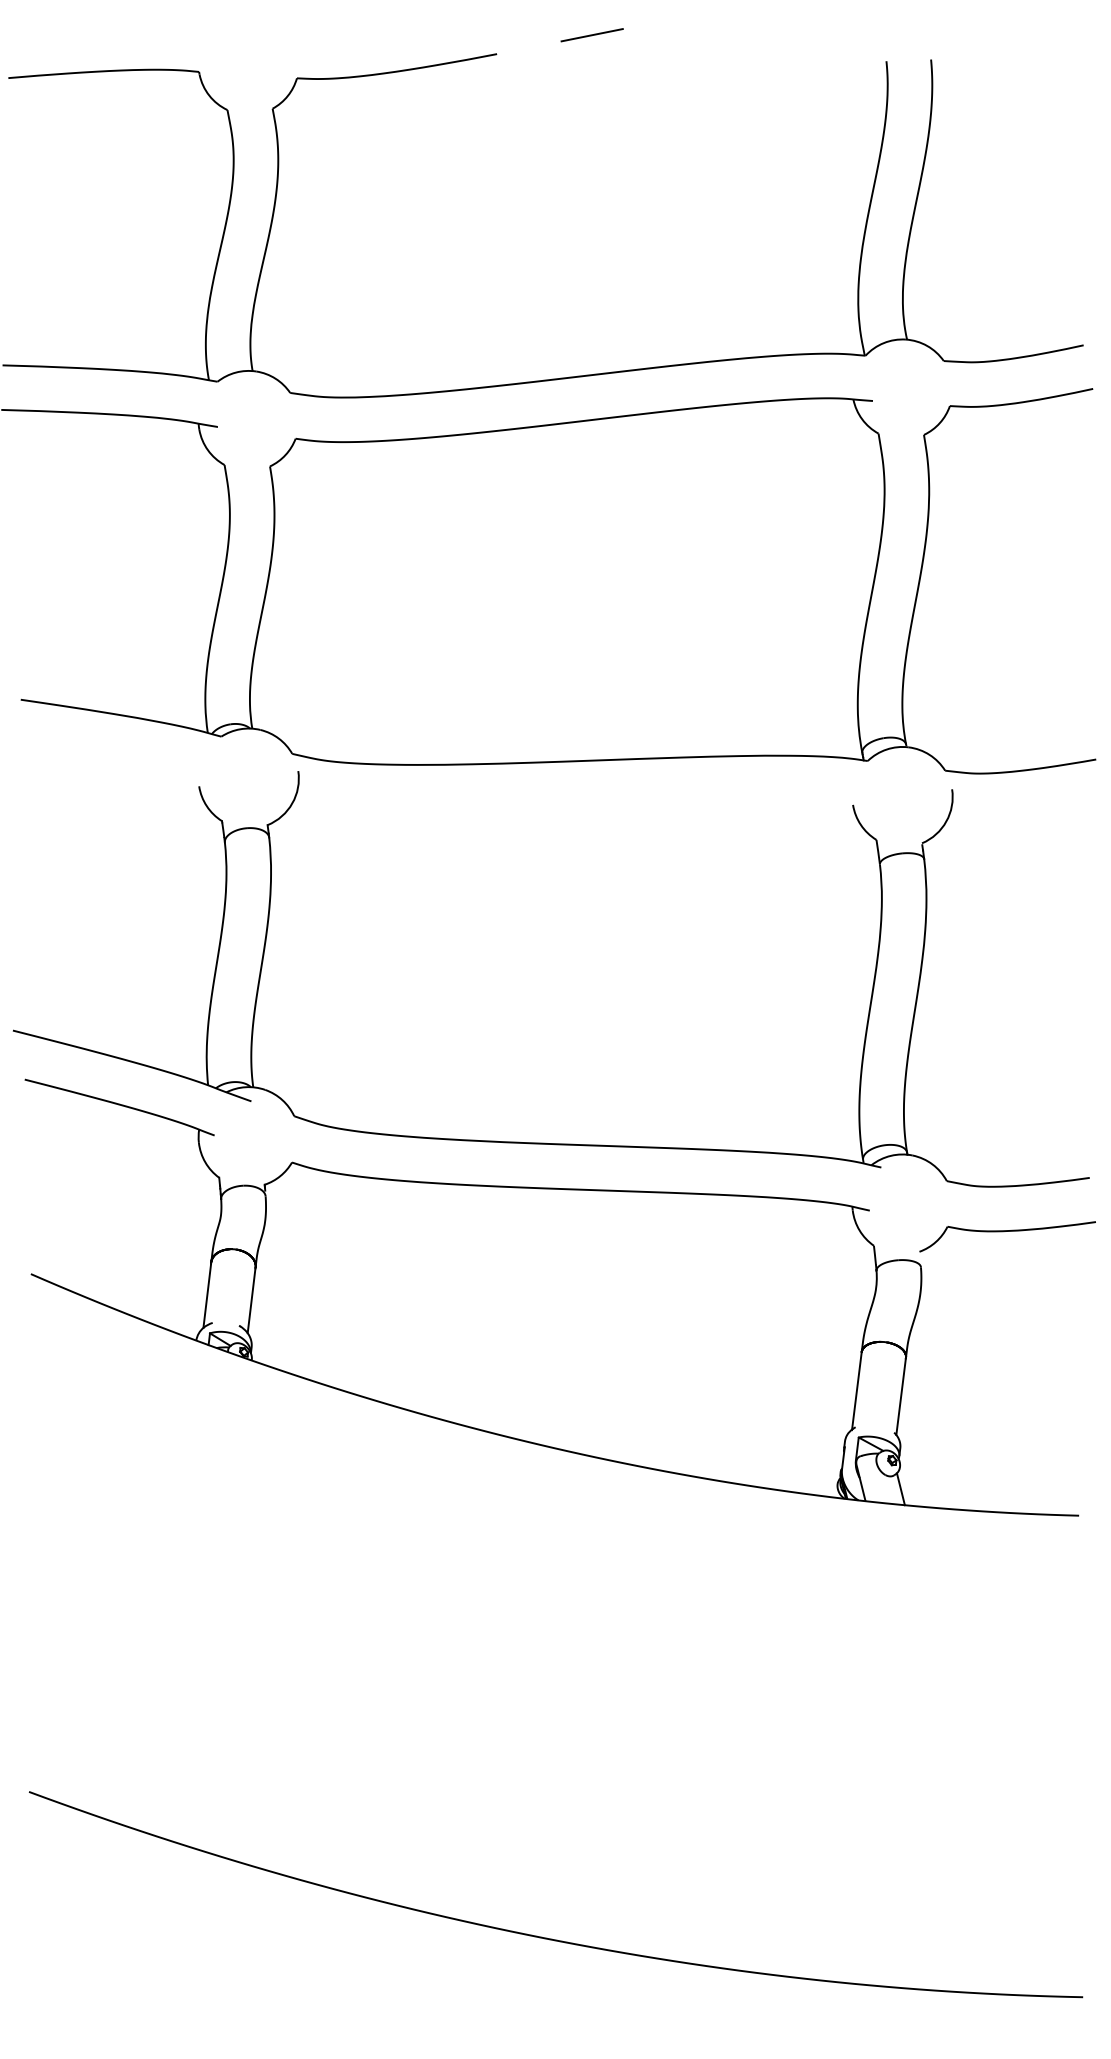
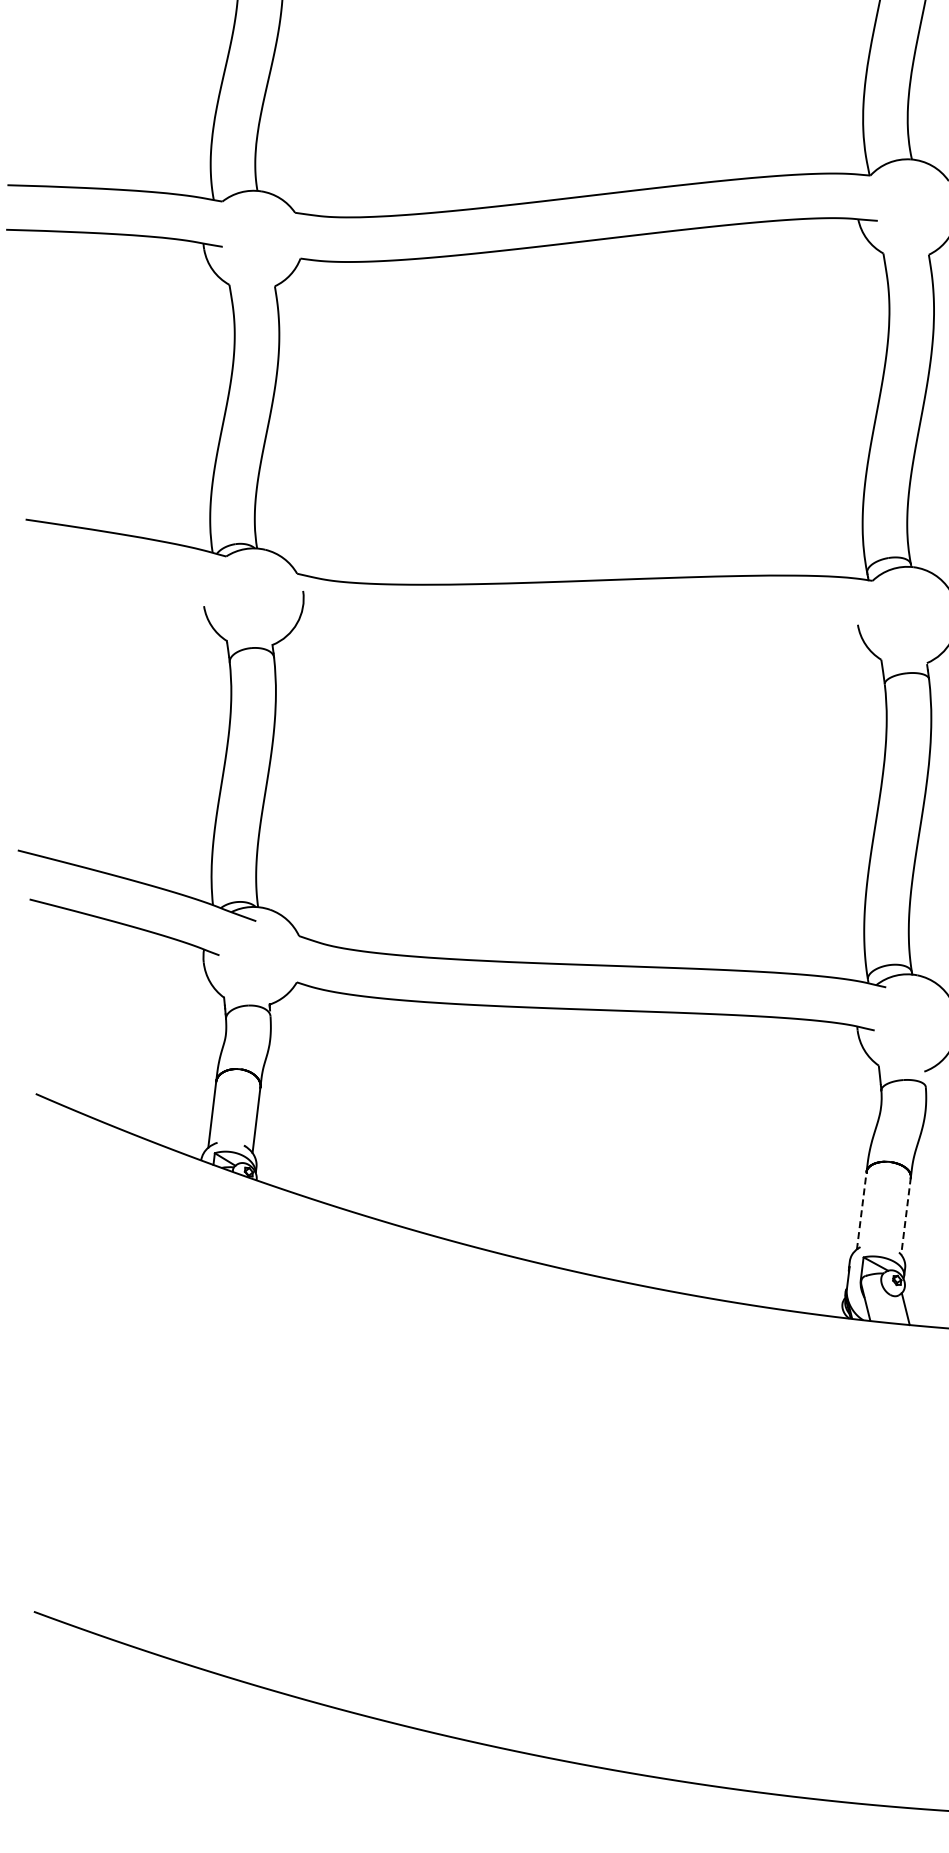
line: (856, 1390) -> (861, 1210), solid -> dashed
line: (901, 1396) -> (906, 1216), solid -> dashed

